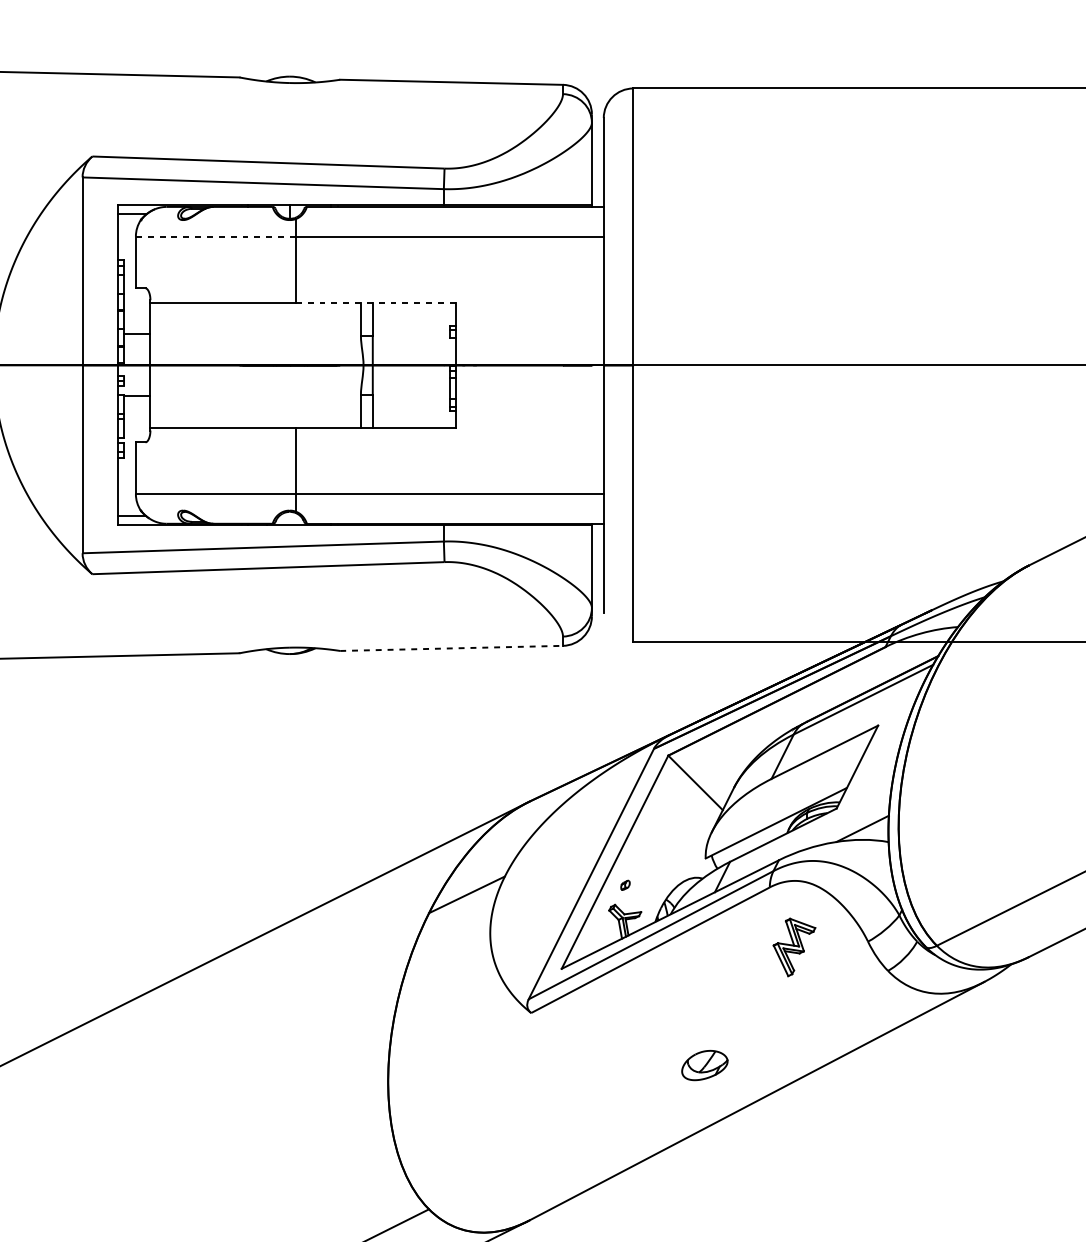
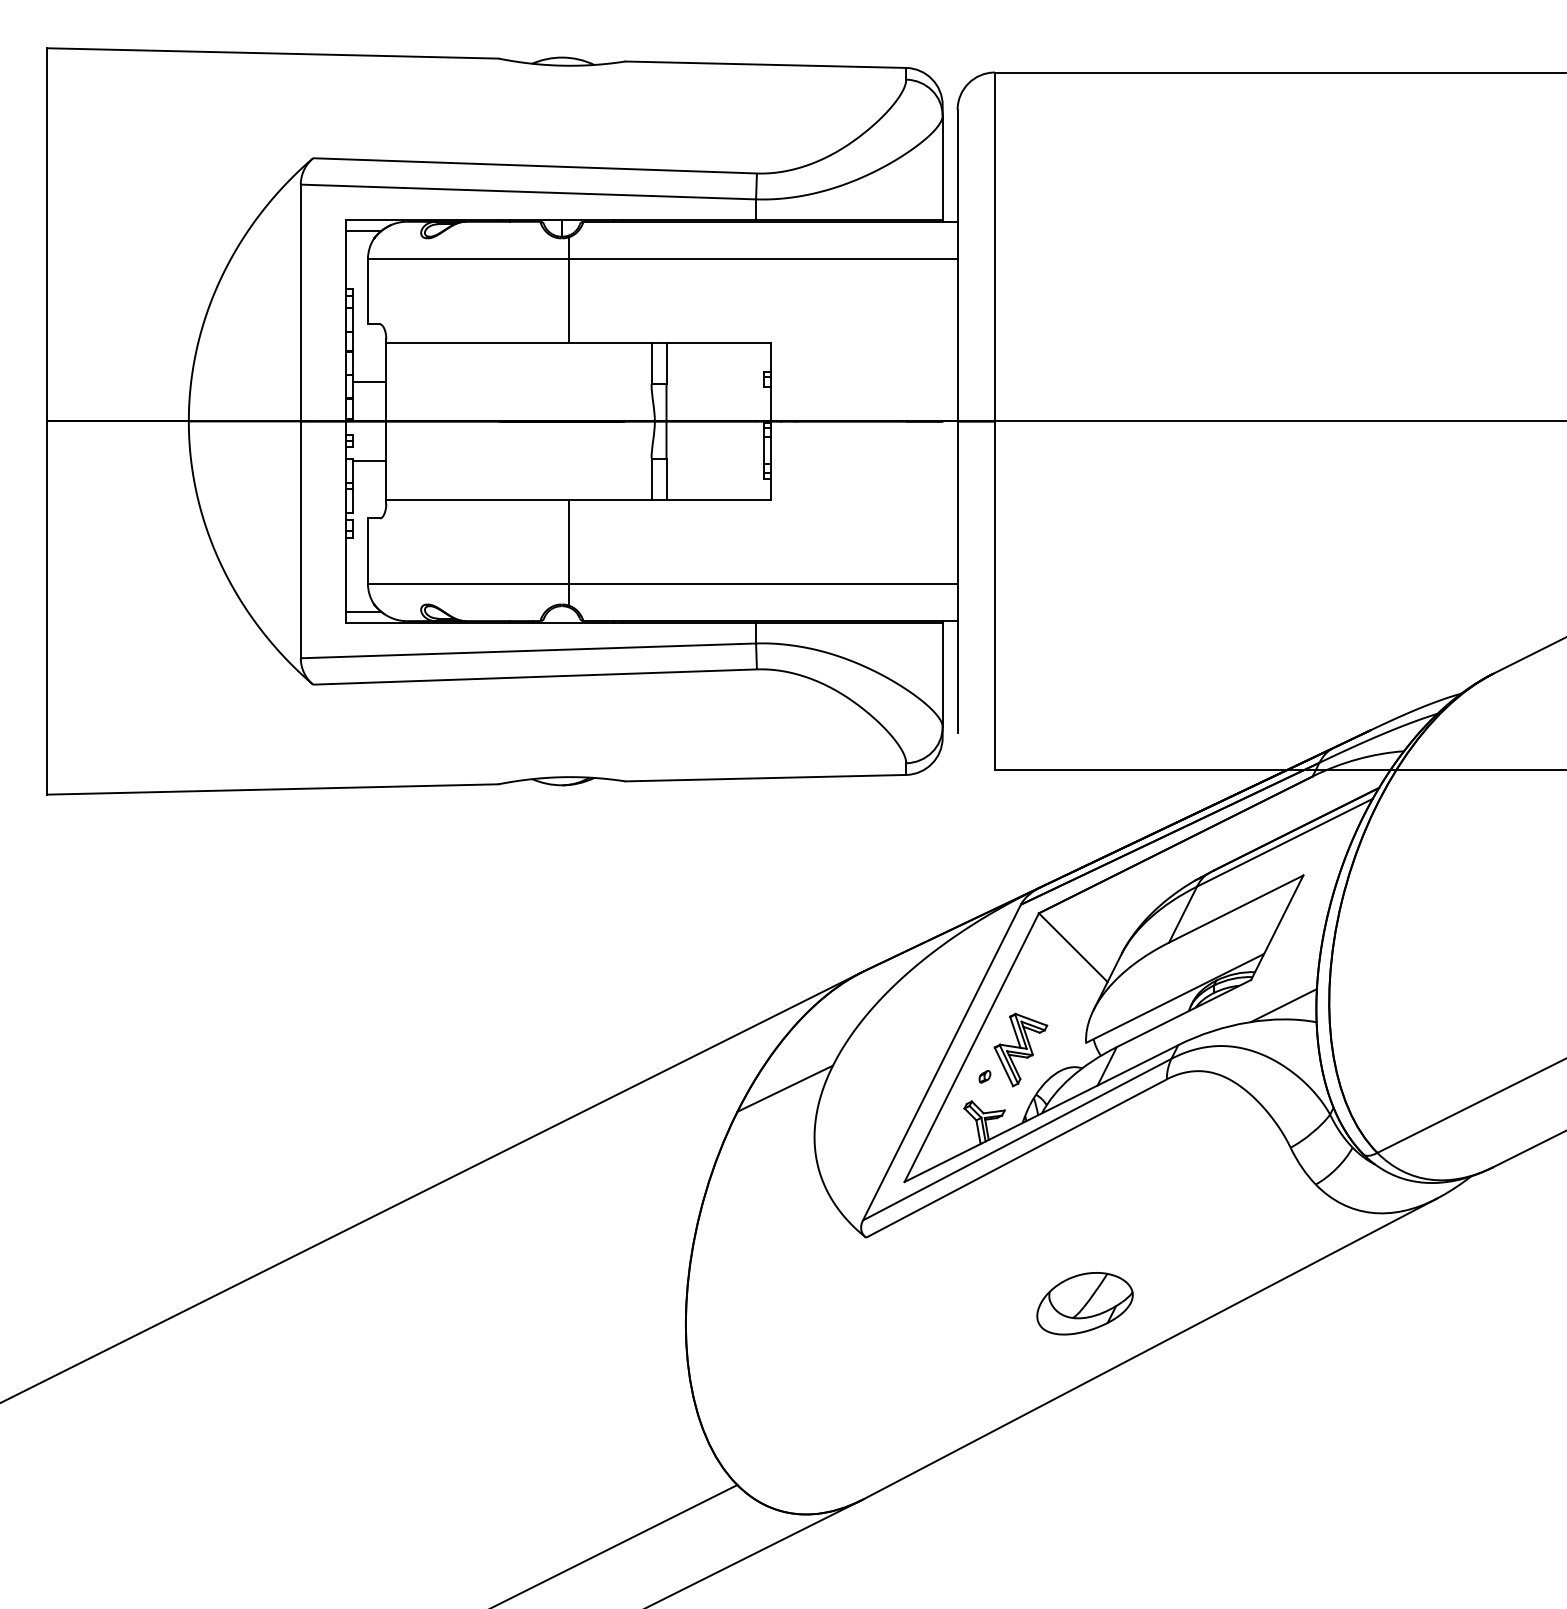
line: (215, 236) -> (468, 259), dashed -> solid
line: (375, 303) -> (670, 343), dashed -> solid
line: (452, 648) -> (766, 778), dashed -> solid
part: (794, 947) -> (1020, 1049), moved
part: (704, 1065) -> (1084, 1303), size x1.67

